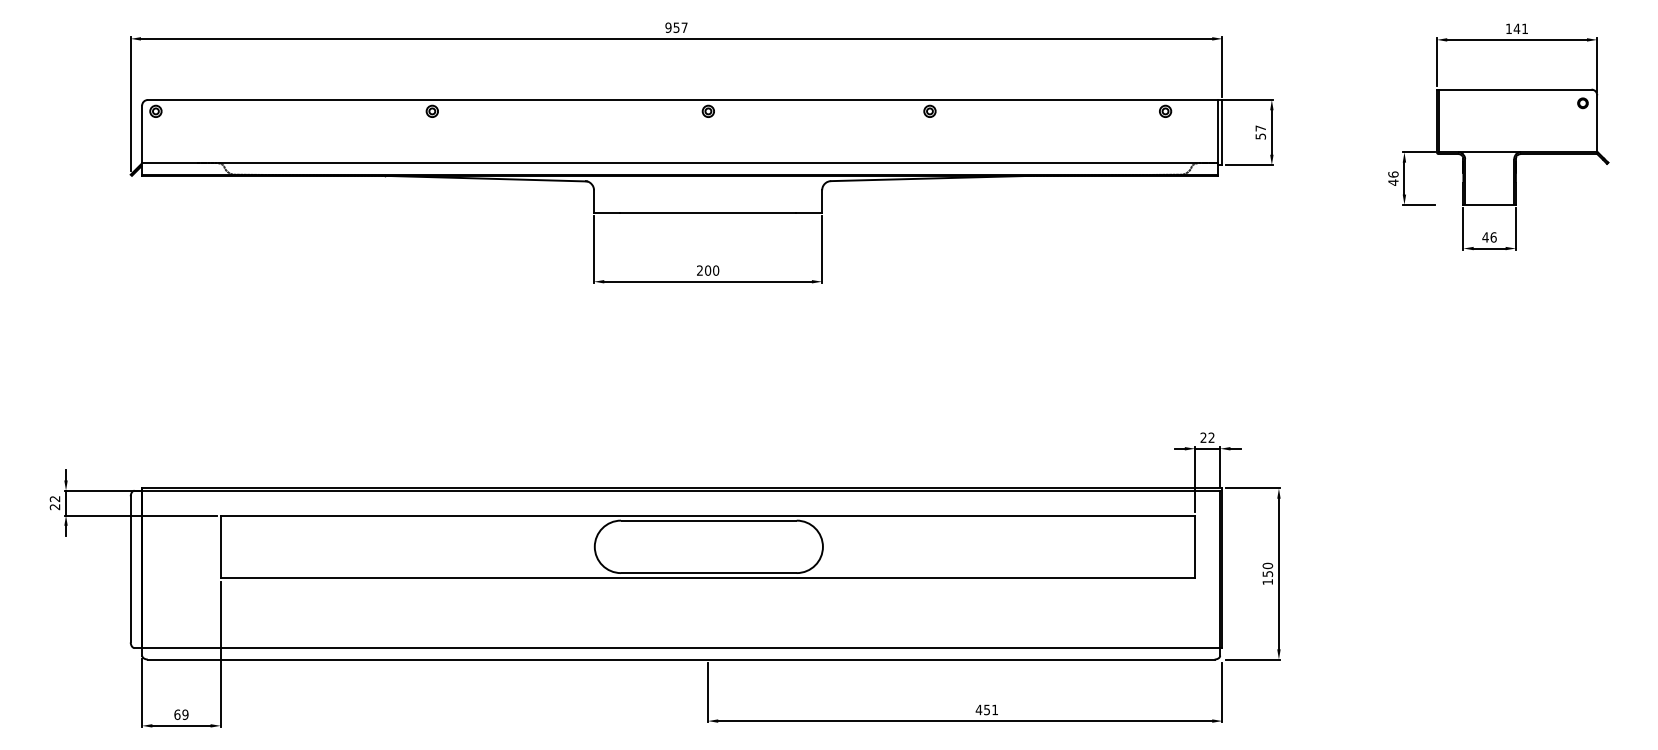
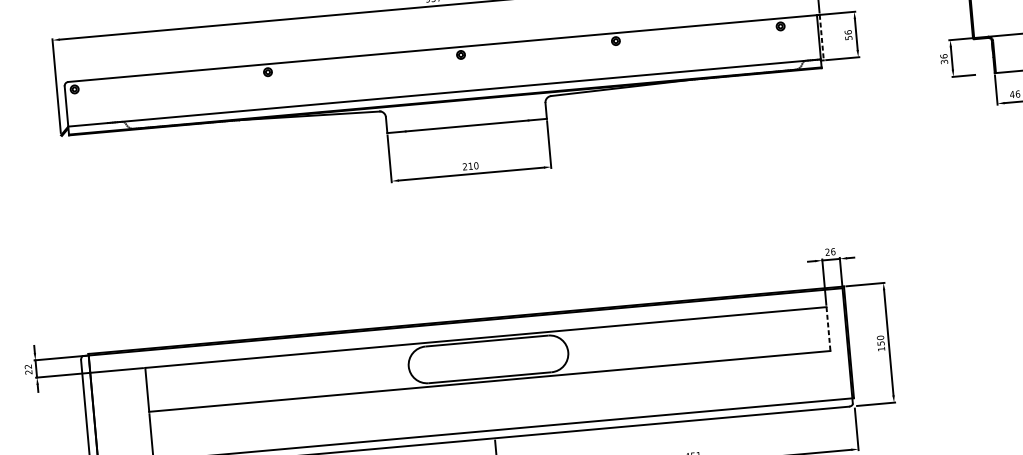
text: (1260, 128) -> (848, 32), 57 -> 56
line: (1222, 132) -> (821, 37), solid -> dashed
text: (1393, 182) -> (944, 61), 46 -> 36
text: (708, 270) -> (471, 166), 200 -> 210
text: (1211, 437) -> (833, 251), 22 -> 26
line: (1195, 547) -> (828, 329), solid -> dashed

